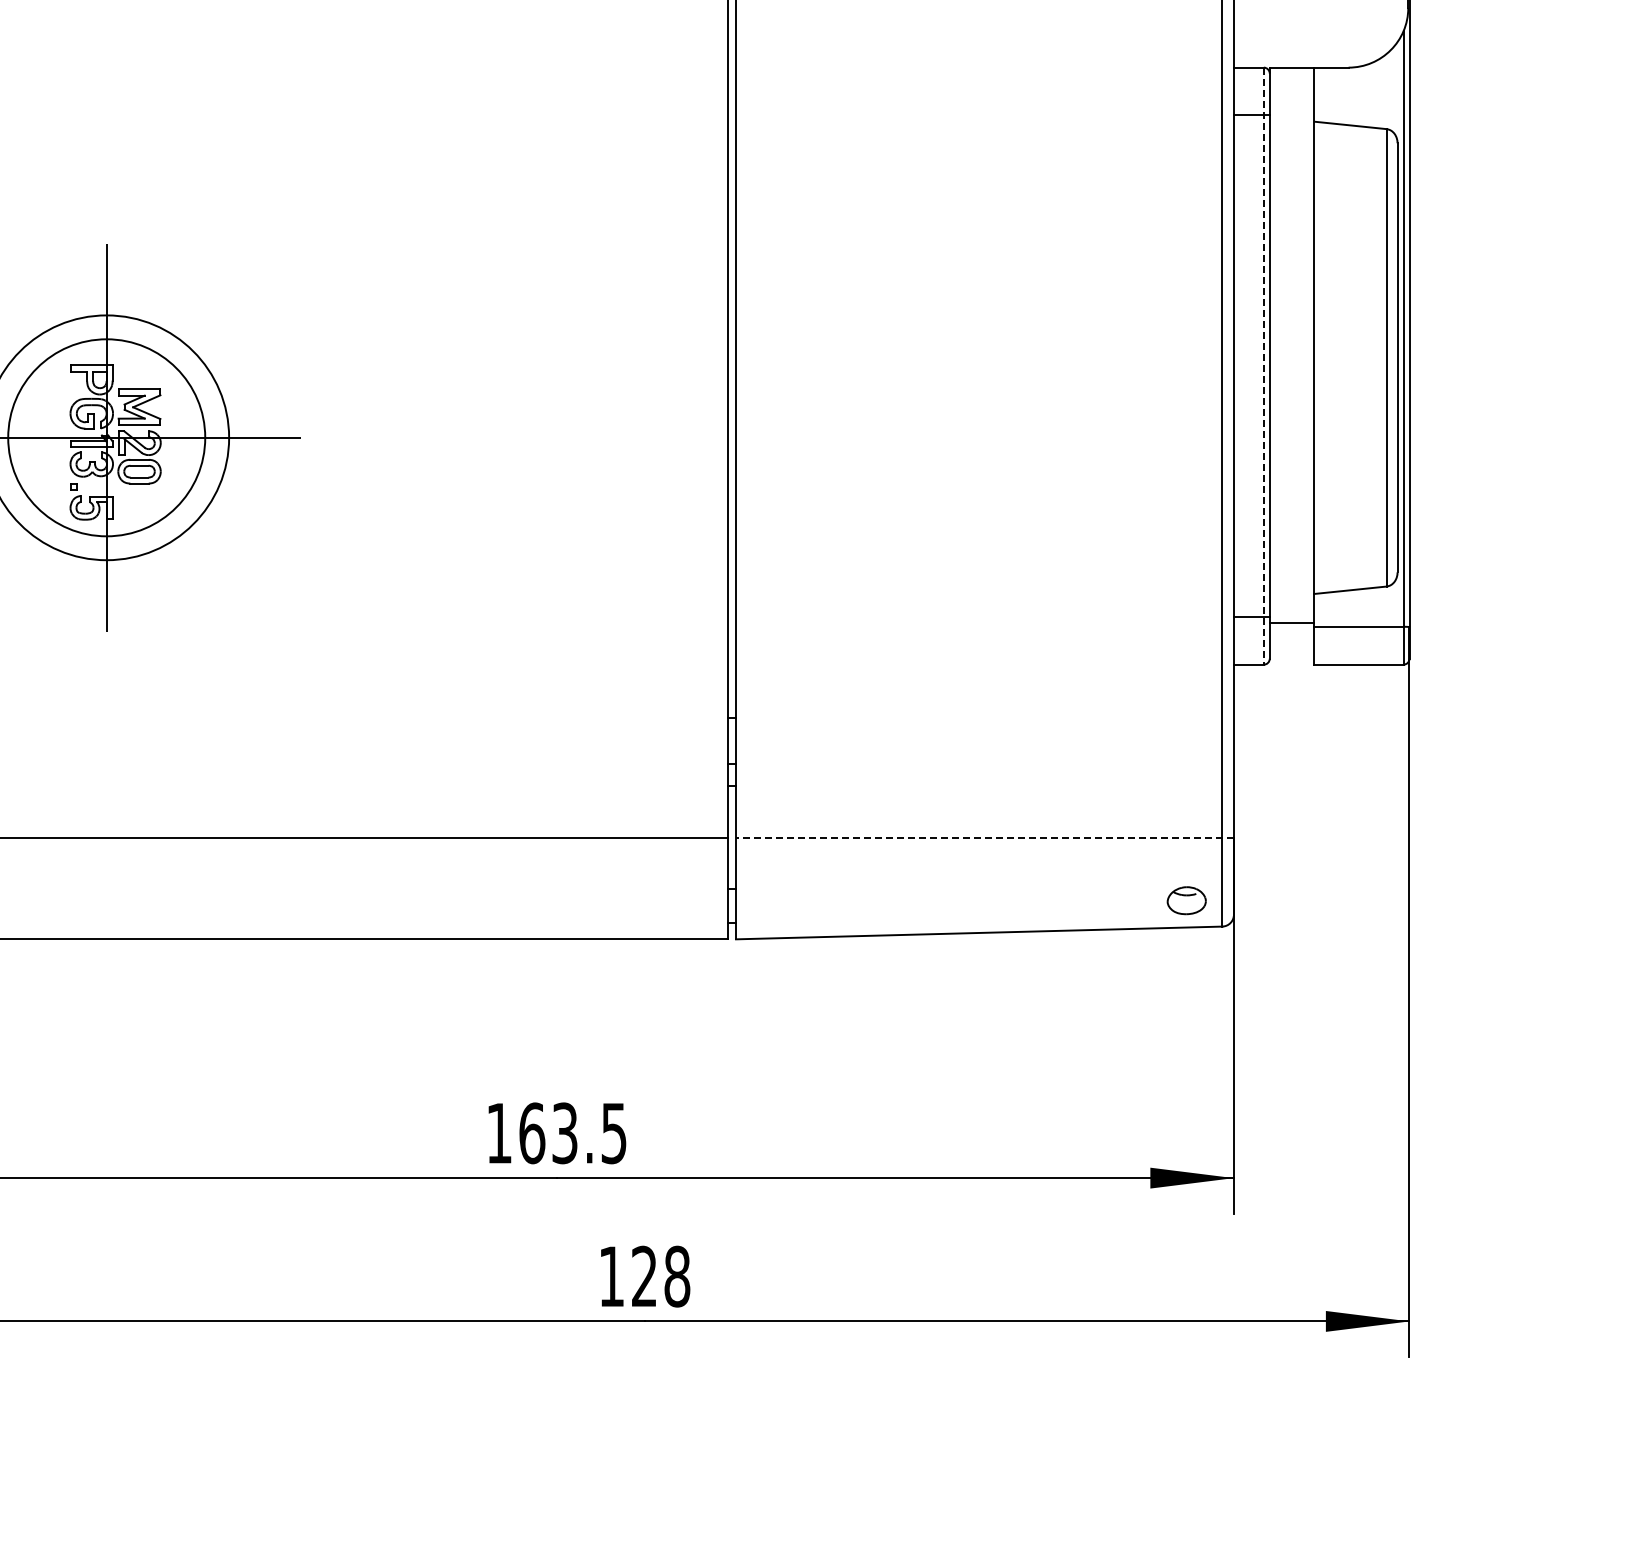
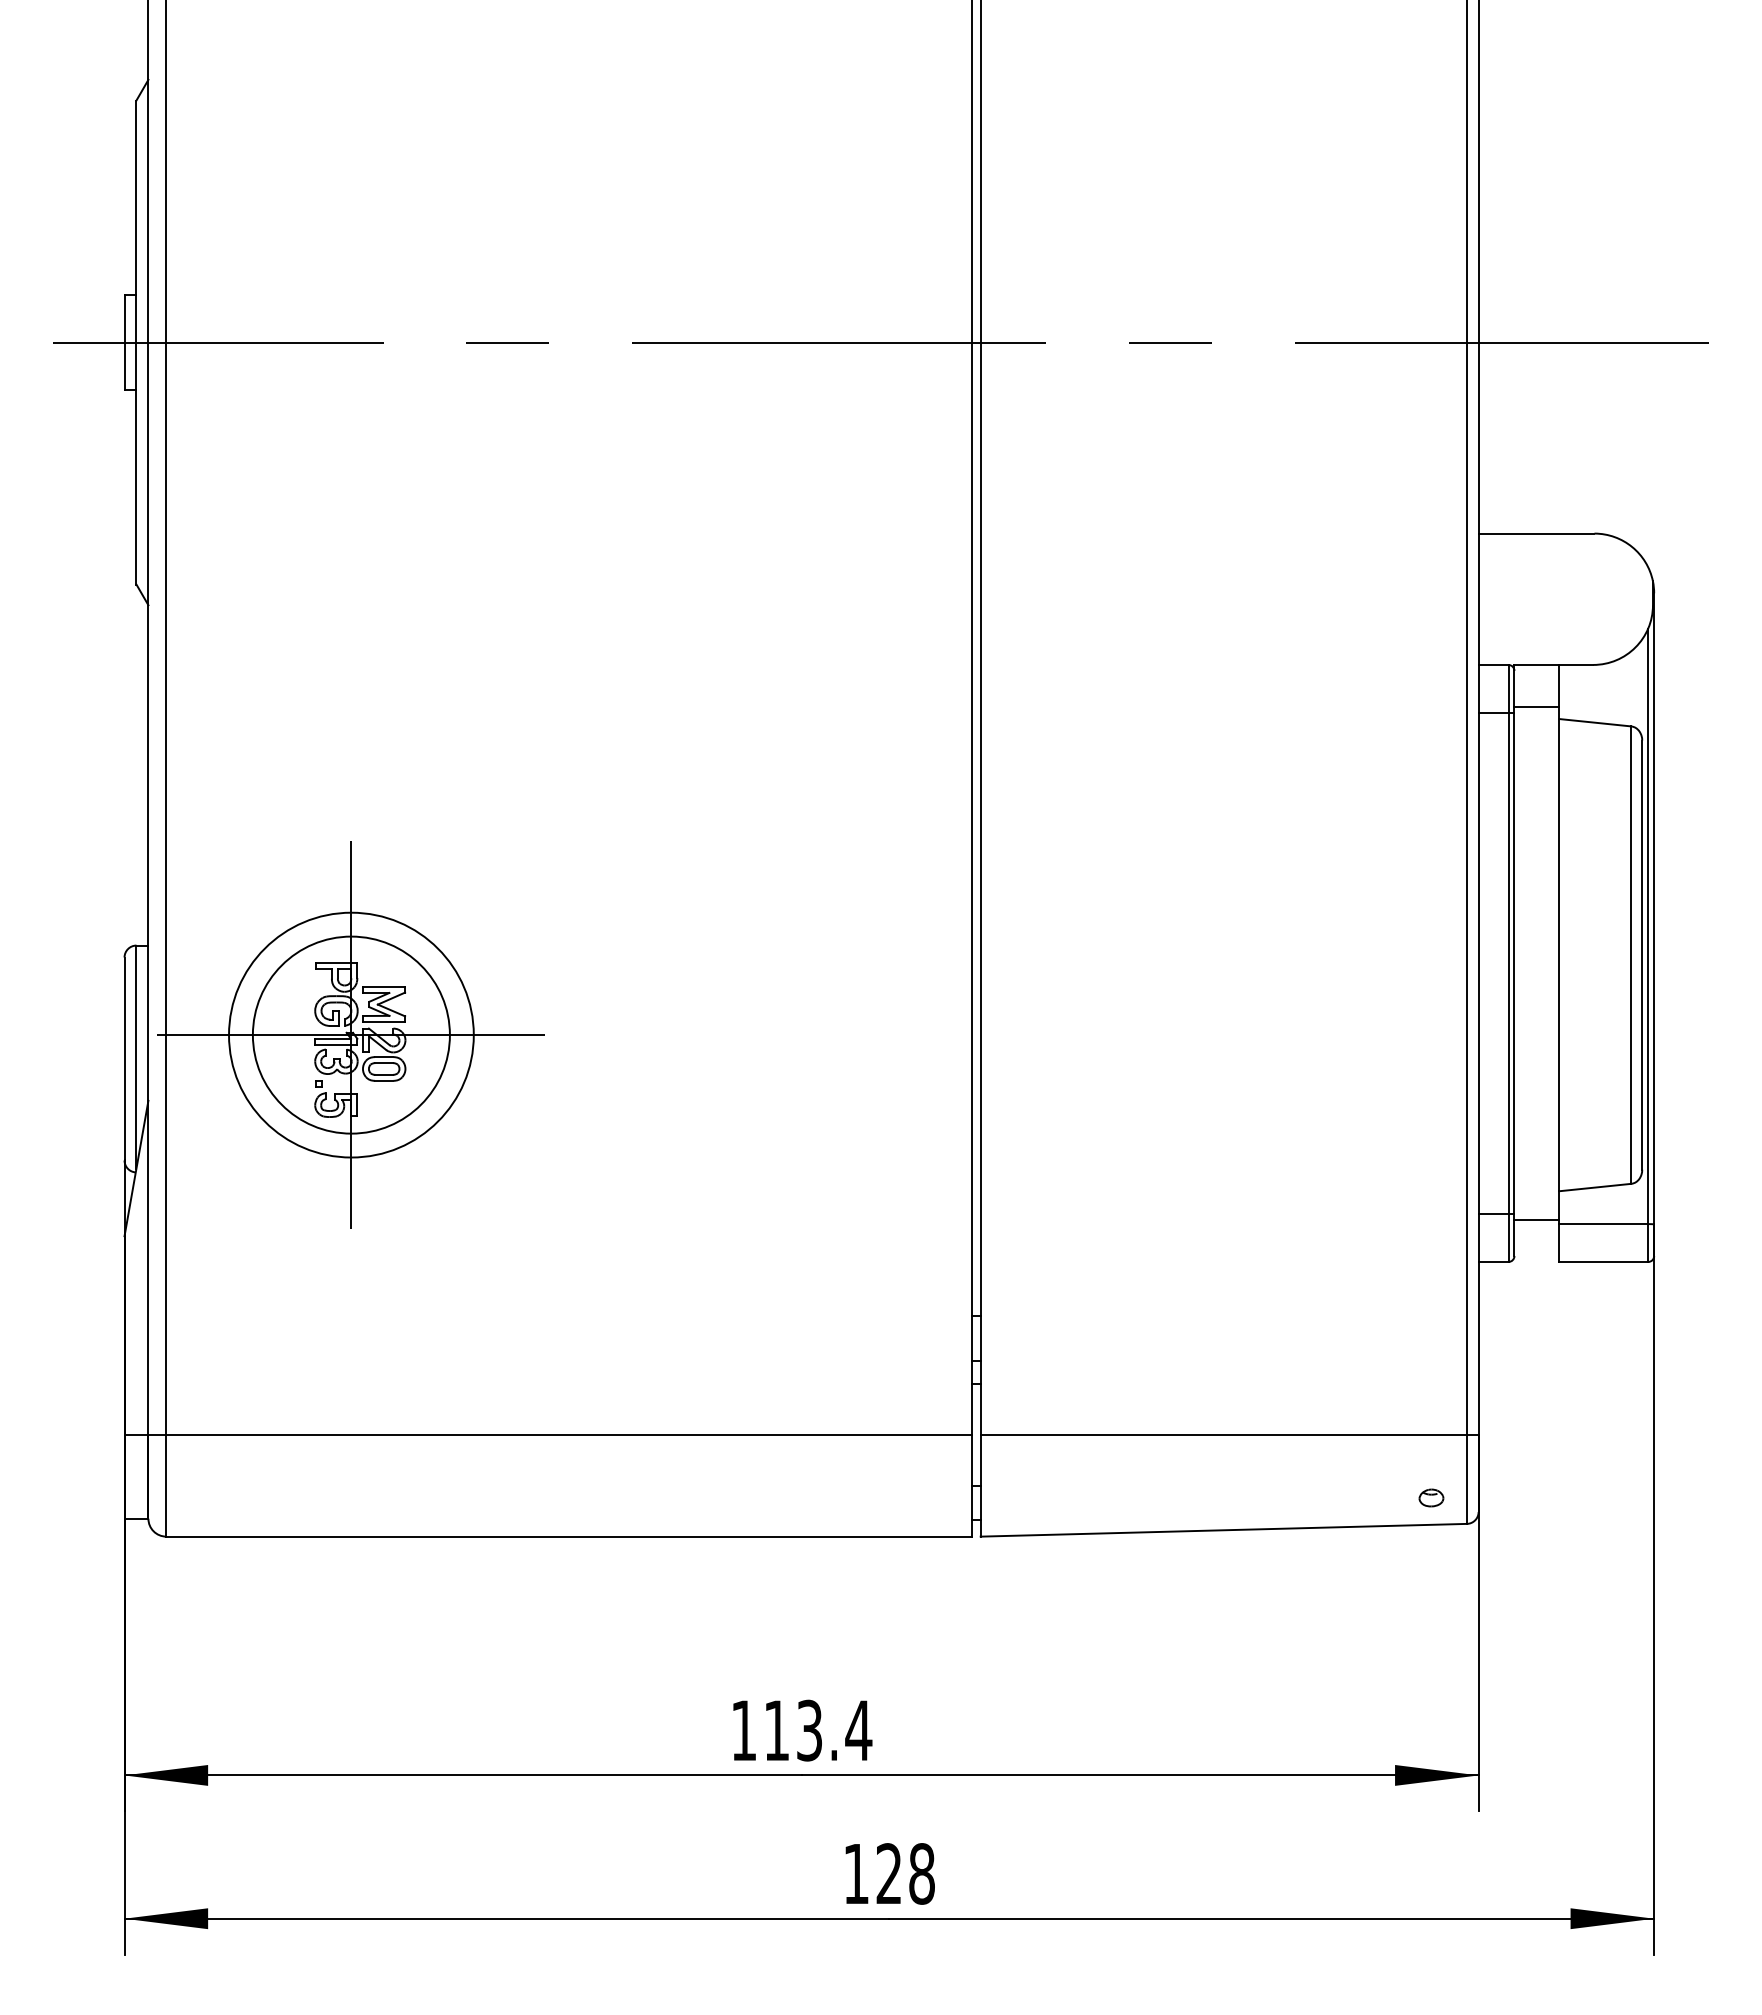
line: (1291, 109) -> (1536, 706), added
line: (1263, 366) -> (1508, 963), dashed -> solid
line: (984, 838) -> (1229, 1435), dashed -> solid
part: (1186, 900) -> (1431, 1497), size x0.62
text: (573, 1133) -> (818, 1730), 163.5 -> 113.4

